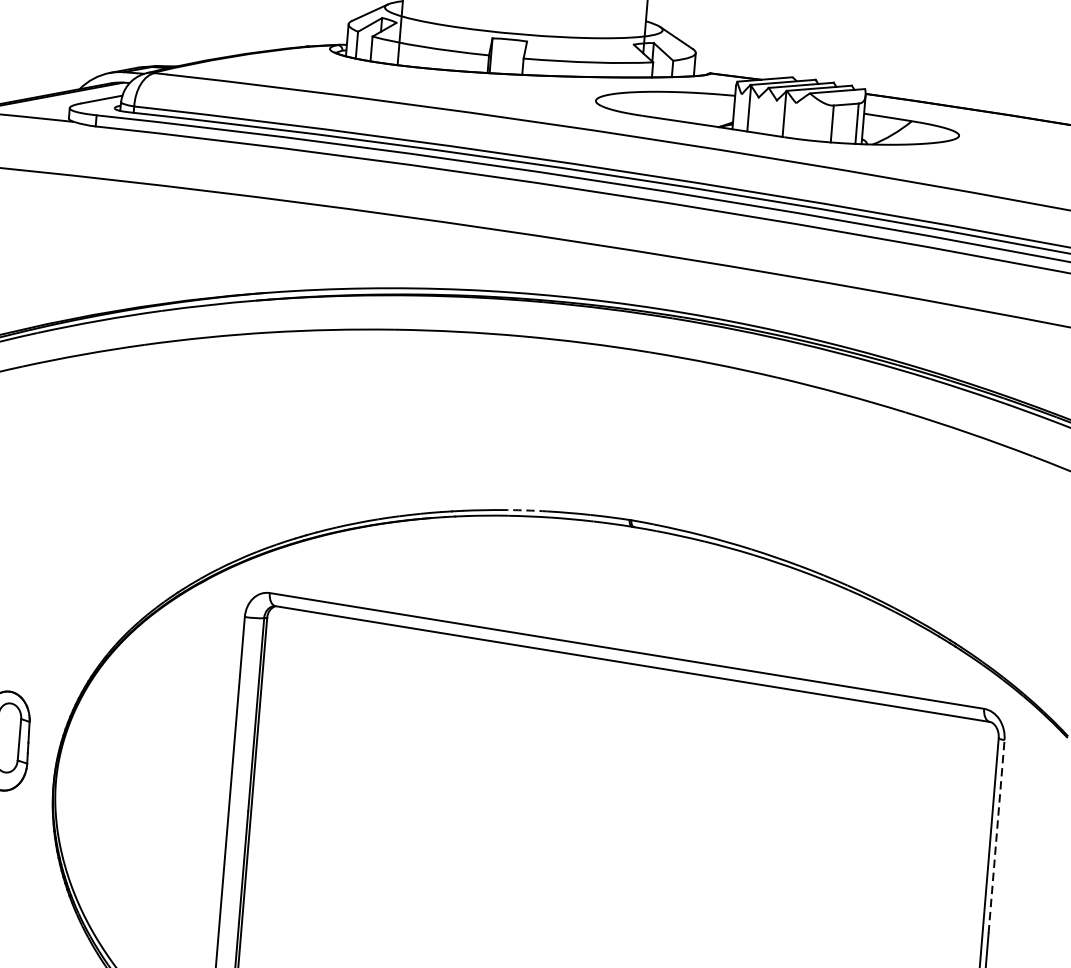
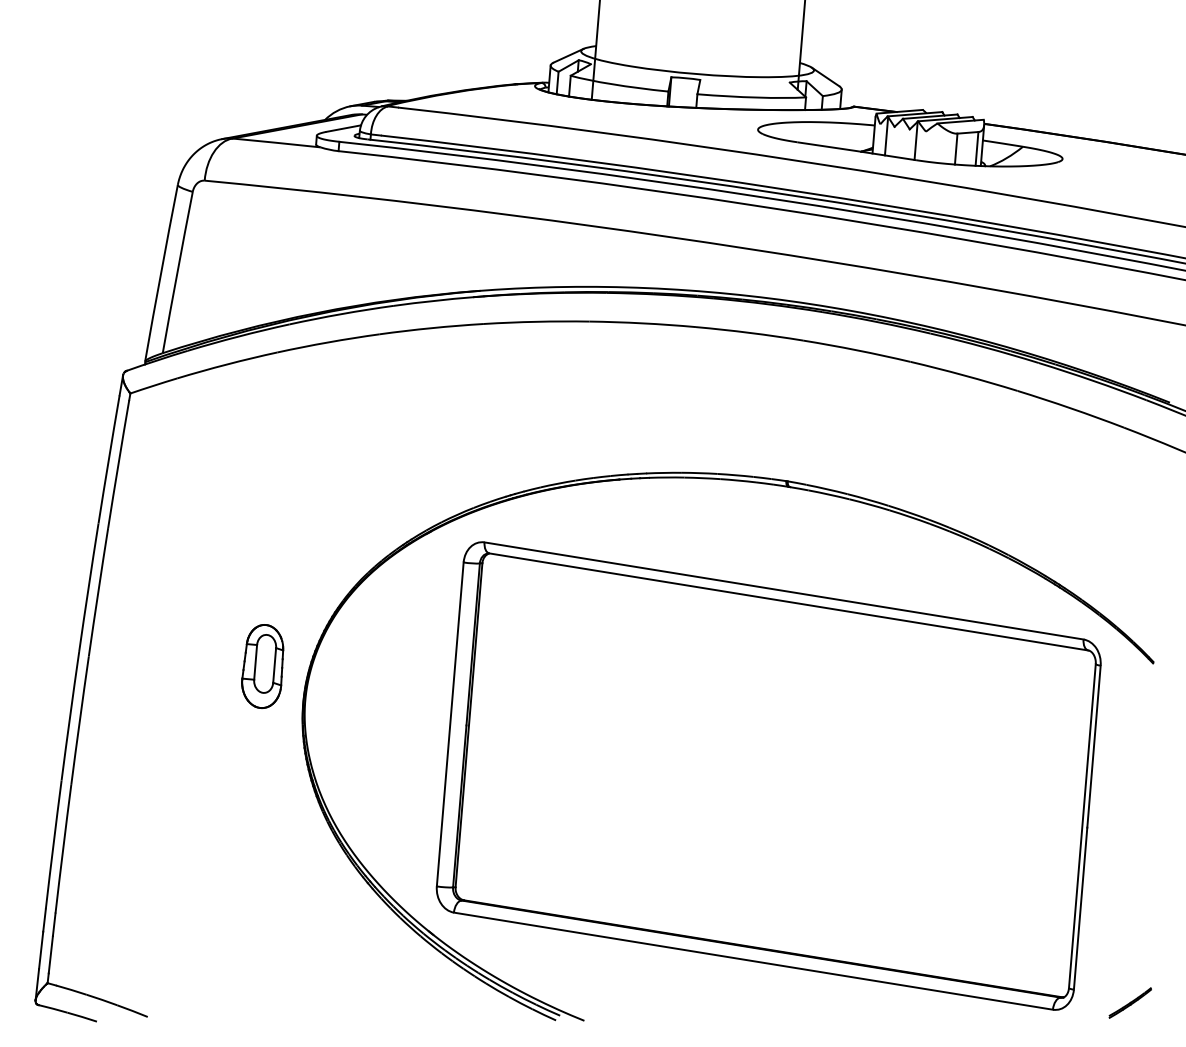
arc: (526, 510) -> (699, 473), dashed -> solid
line: (997, 836) -> (1094, 746), dashed -> solid

